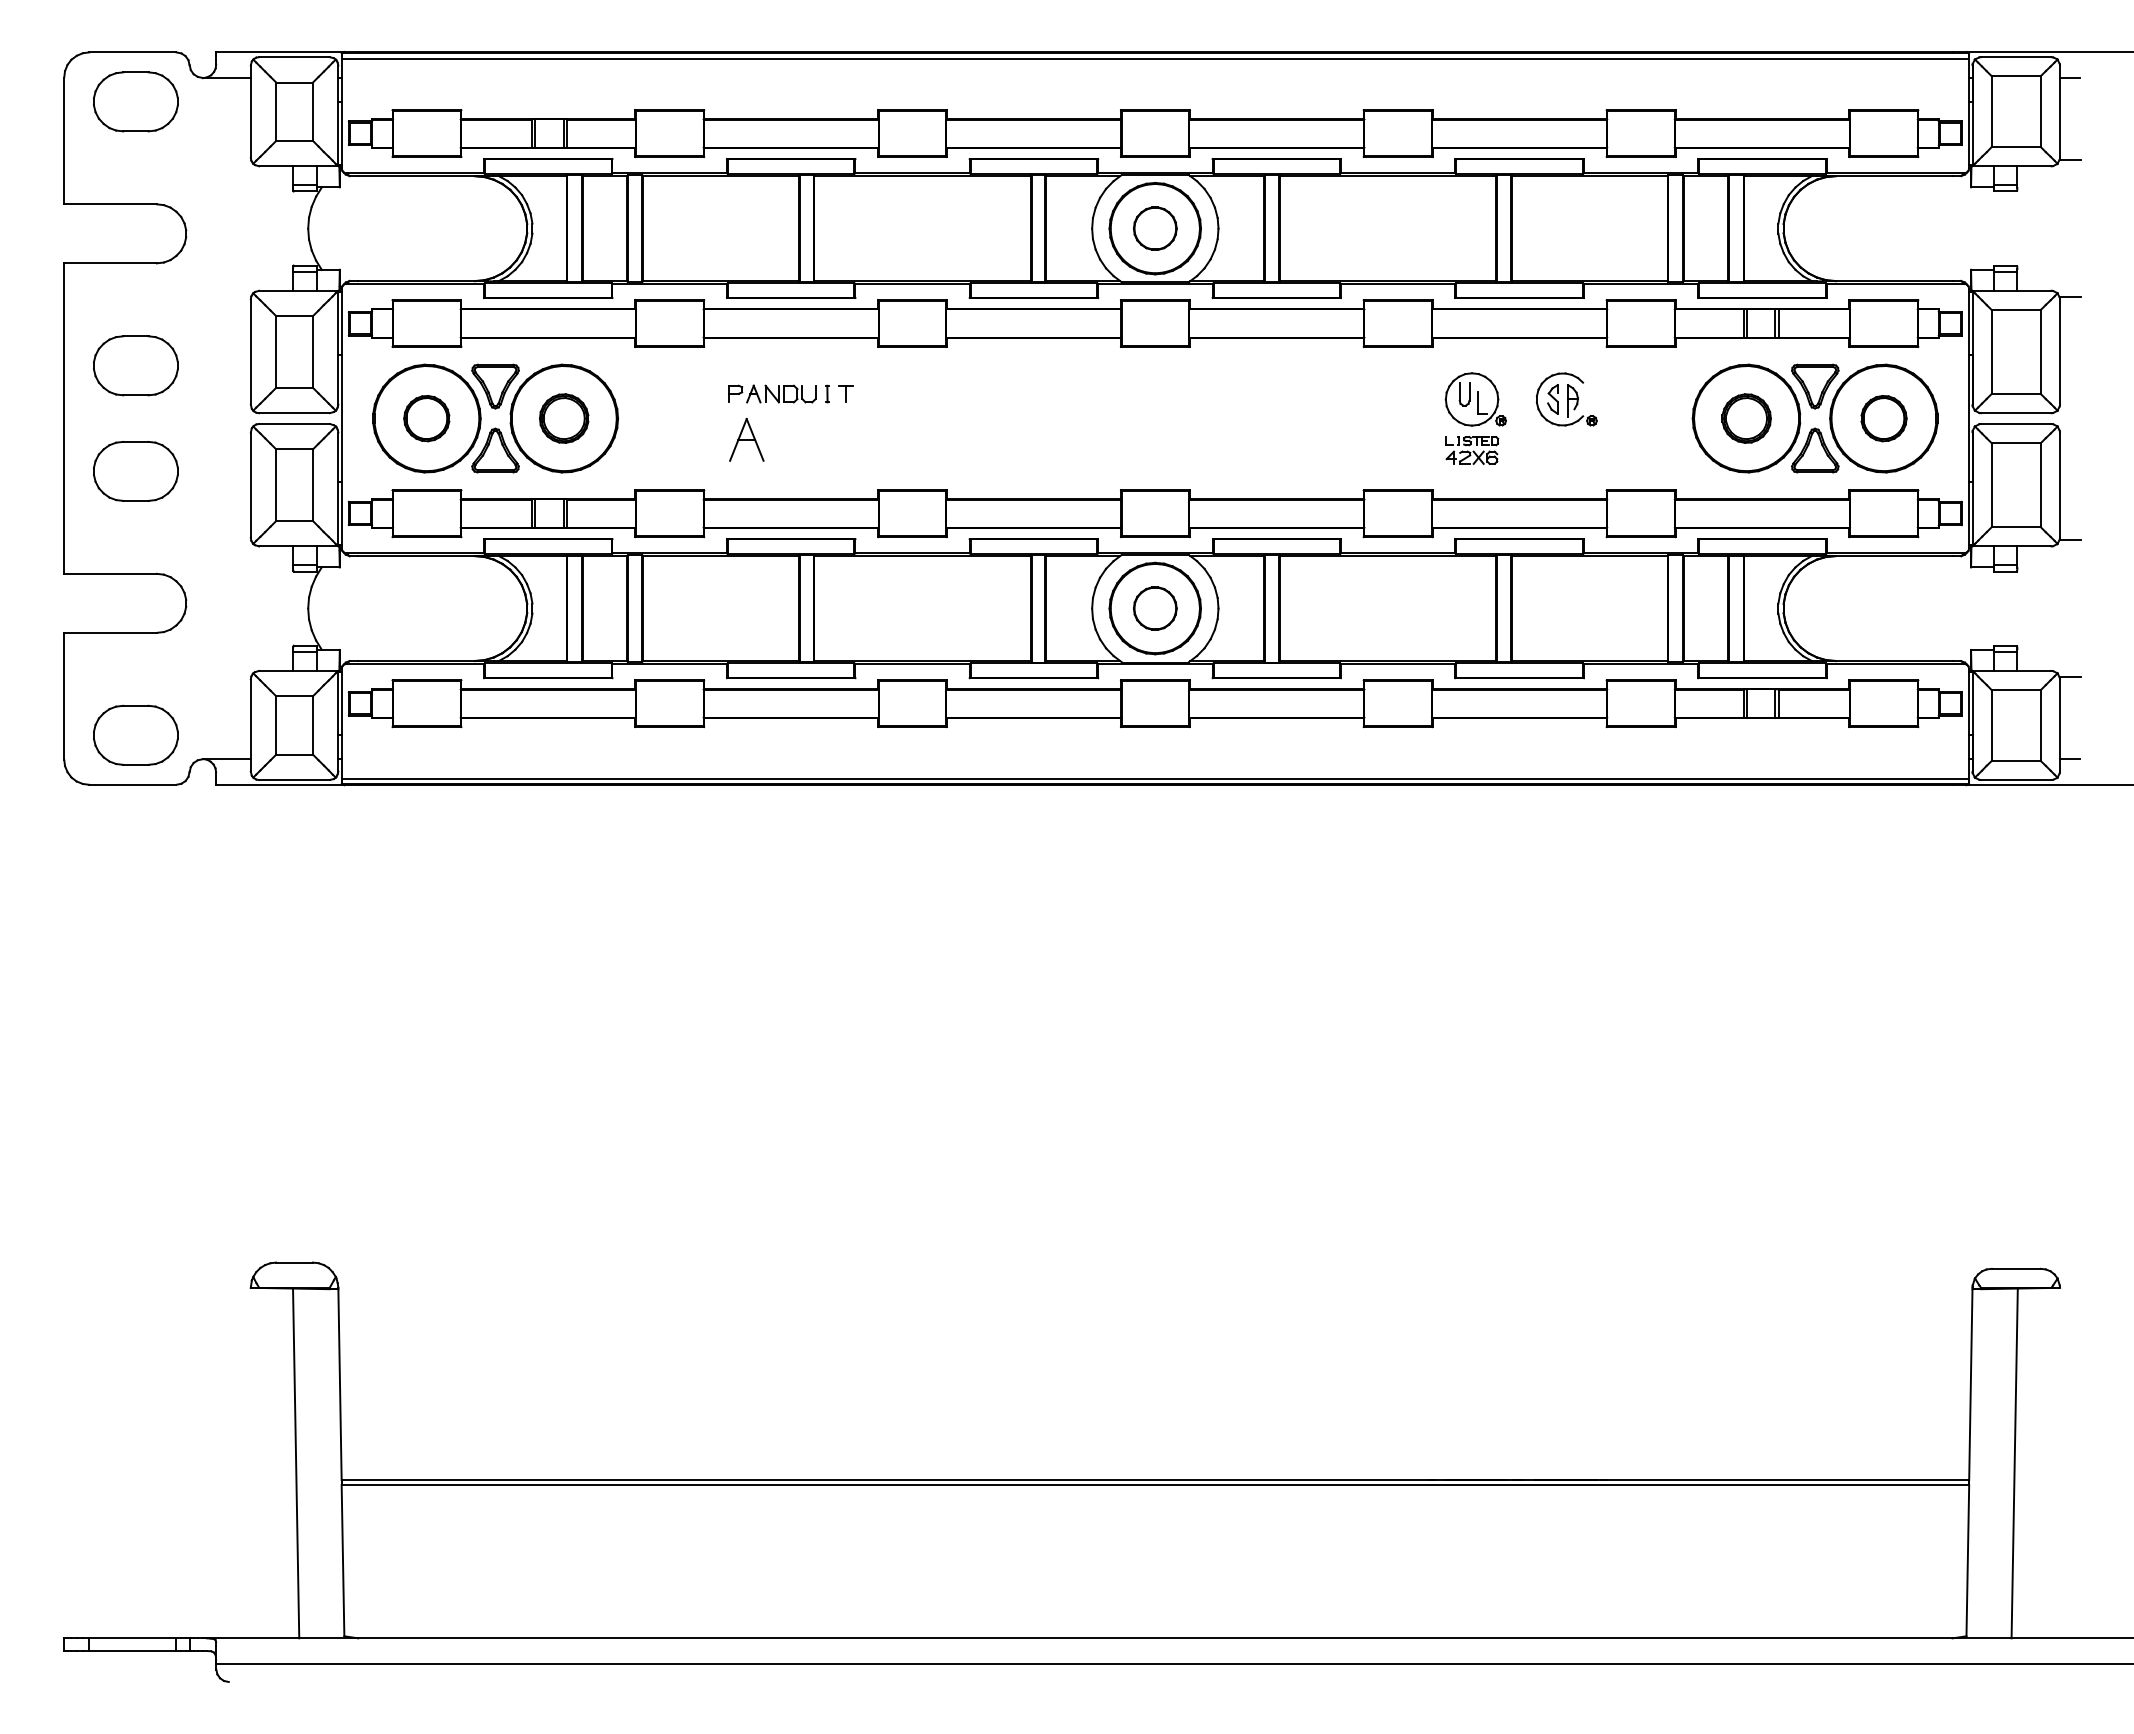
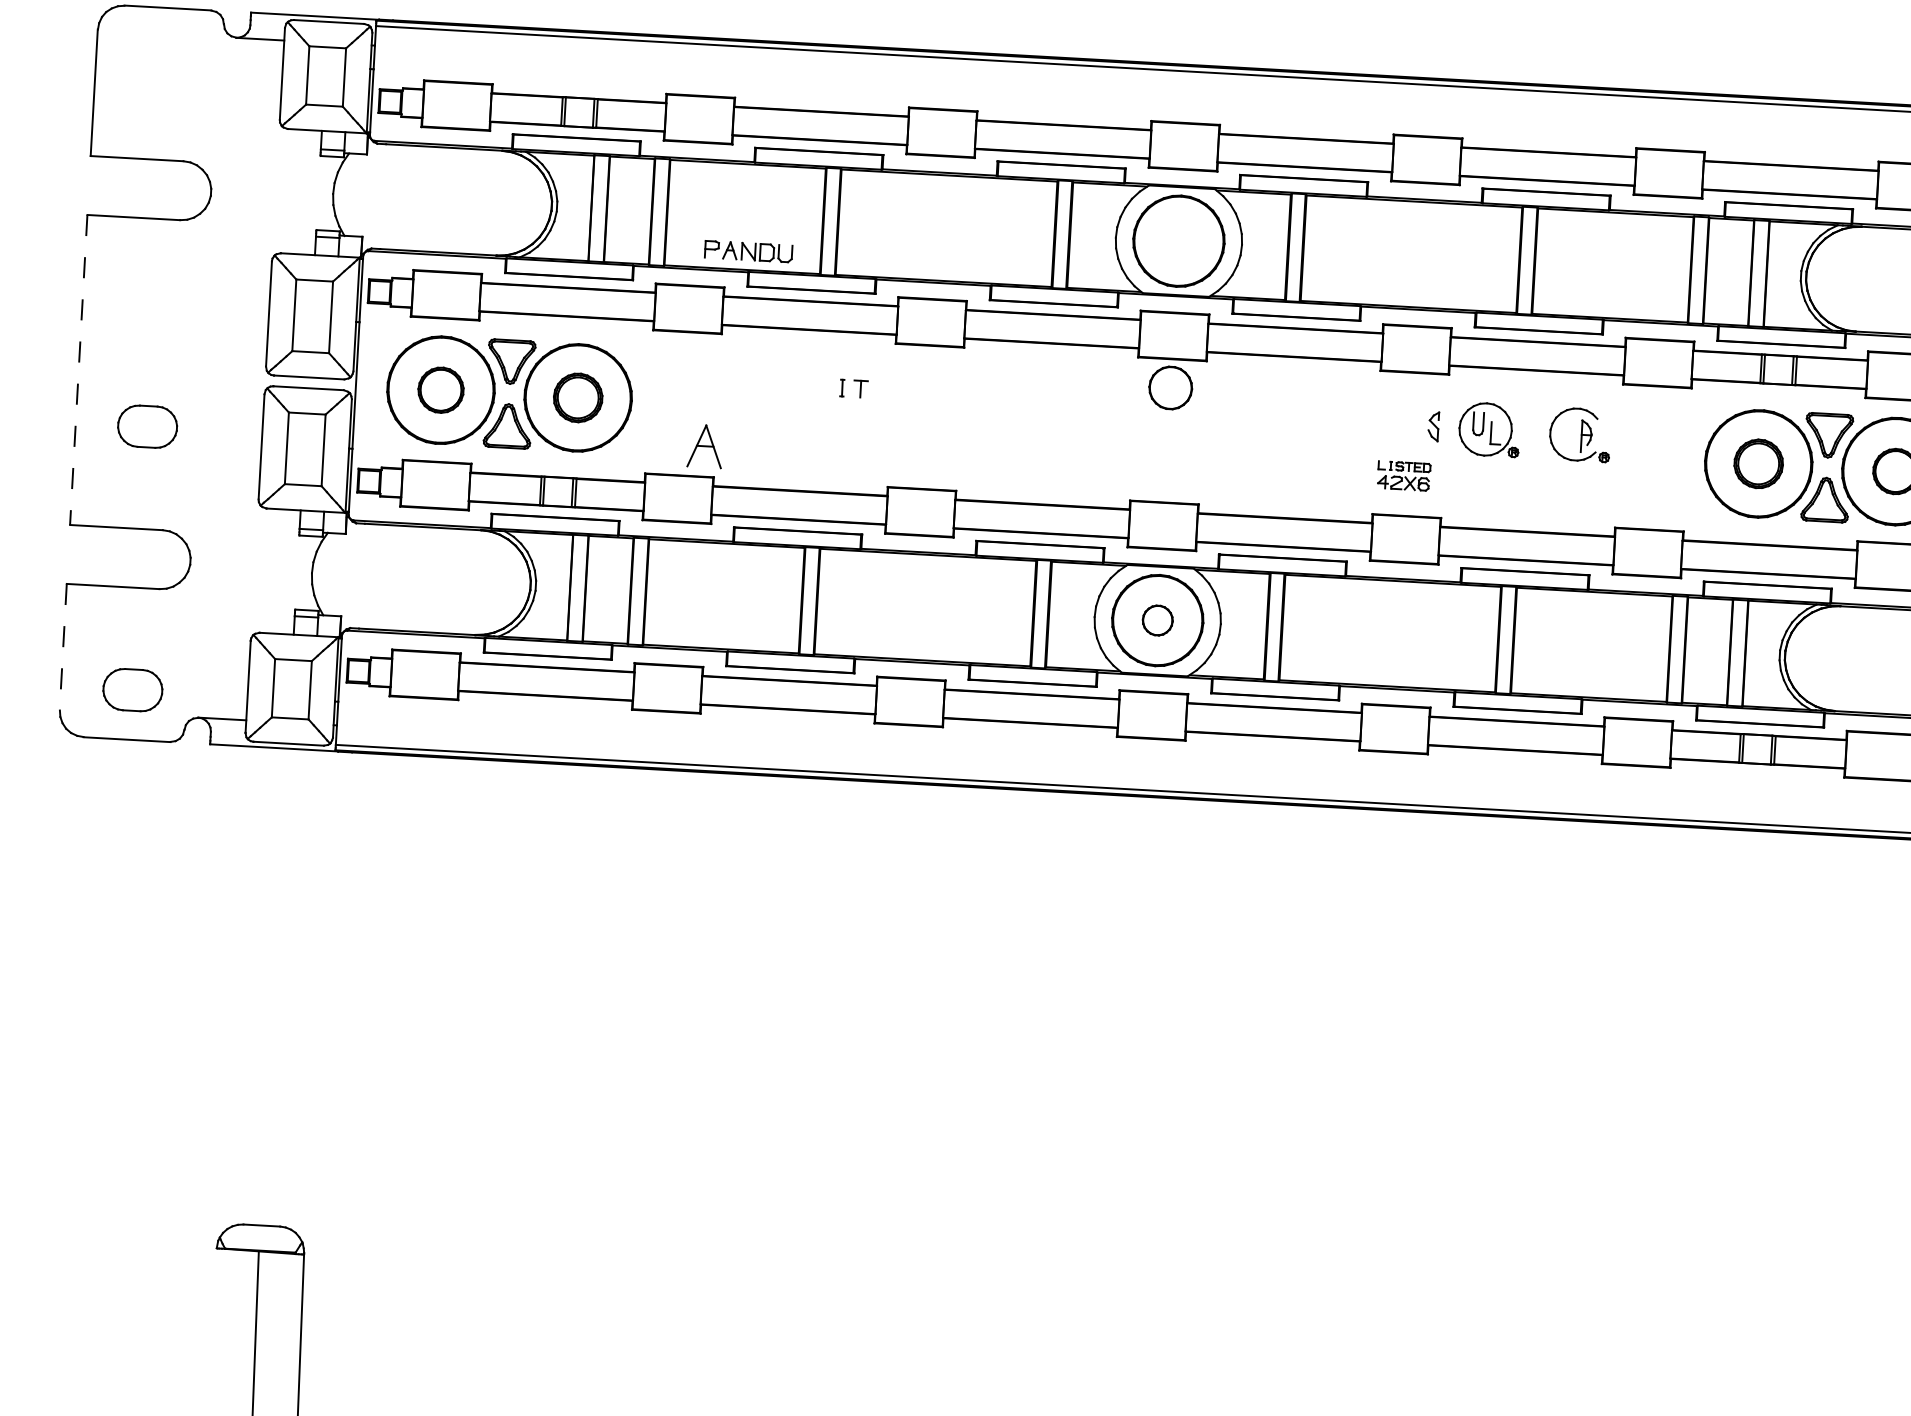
part: (135, 101) -> (167, 57), removed
part: (1155, 228) -> (1170, 387), moved
part: (135, 365) -> (153, 320), removed
part: (772, 393) -> (748, 251), moved
part: (1552, 399) -> (1433, 426), moved
line: (64, 419) -> (79, 370), solid -> dashed
part: (746, 439) -> (704, 445), moved
part: (1472, 450) -> (1404, 476), moved
part: (135, 471) -> (147, 426), size x0.7
part: (1155, 608) -> (1157, 620), size x0.7
line: (64, 696) -> (63, 647), solid -> dashed
part: (135, 734) -> (132, 689), size x0.7

